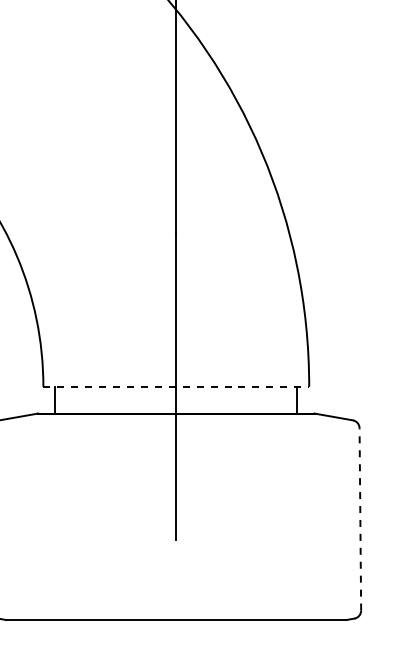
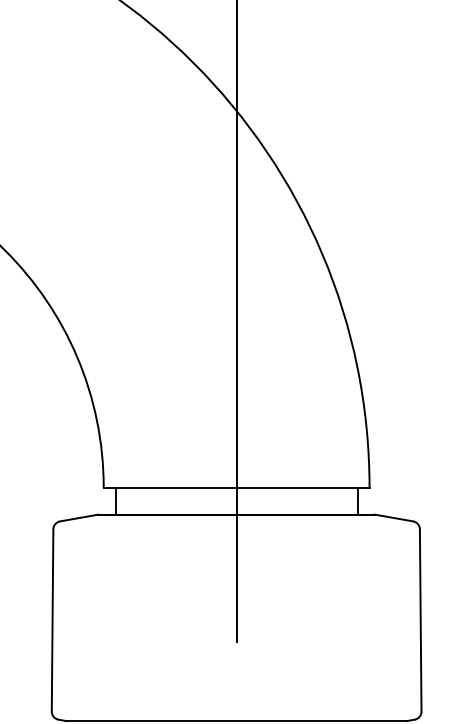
line: (176, 386) -> (236, 487), dashed -> solid
line: (360, 518) -> (420, 619), dashed -> solid

